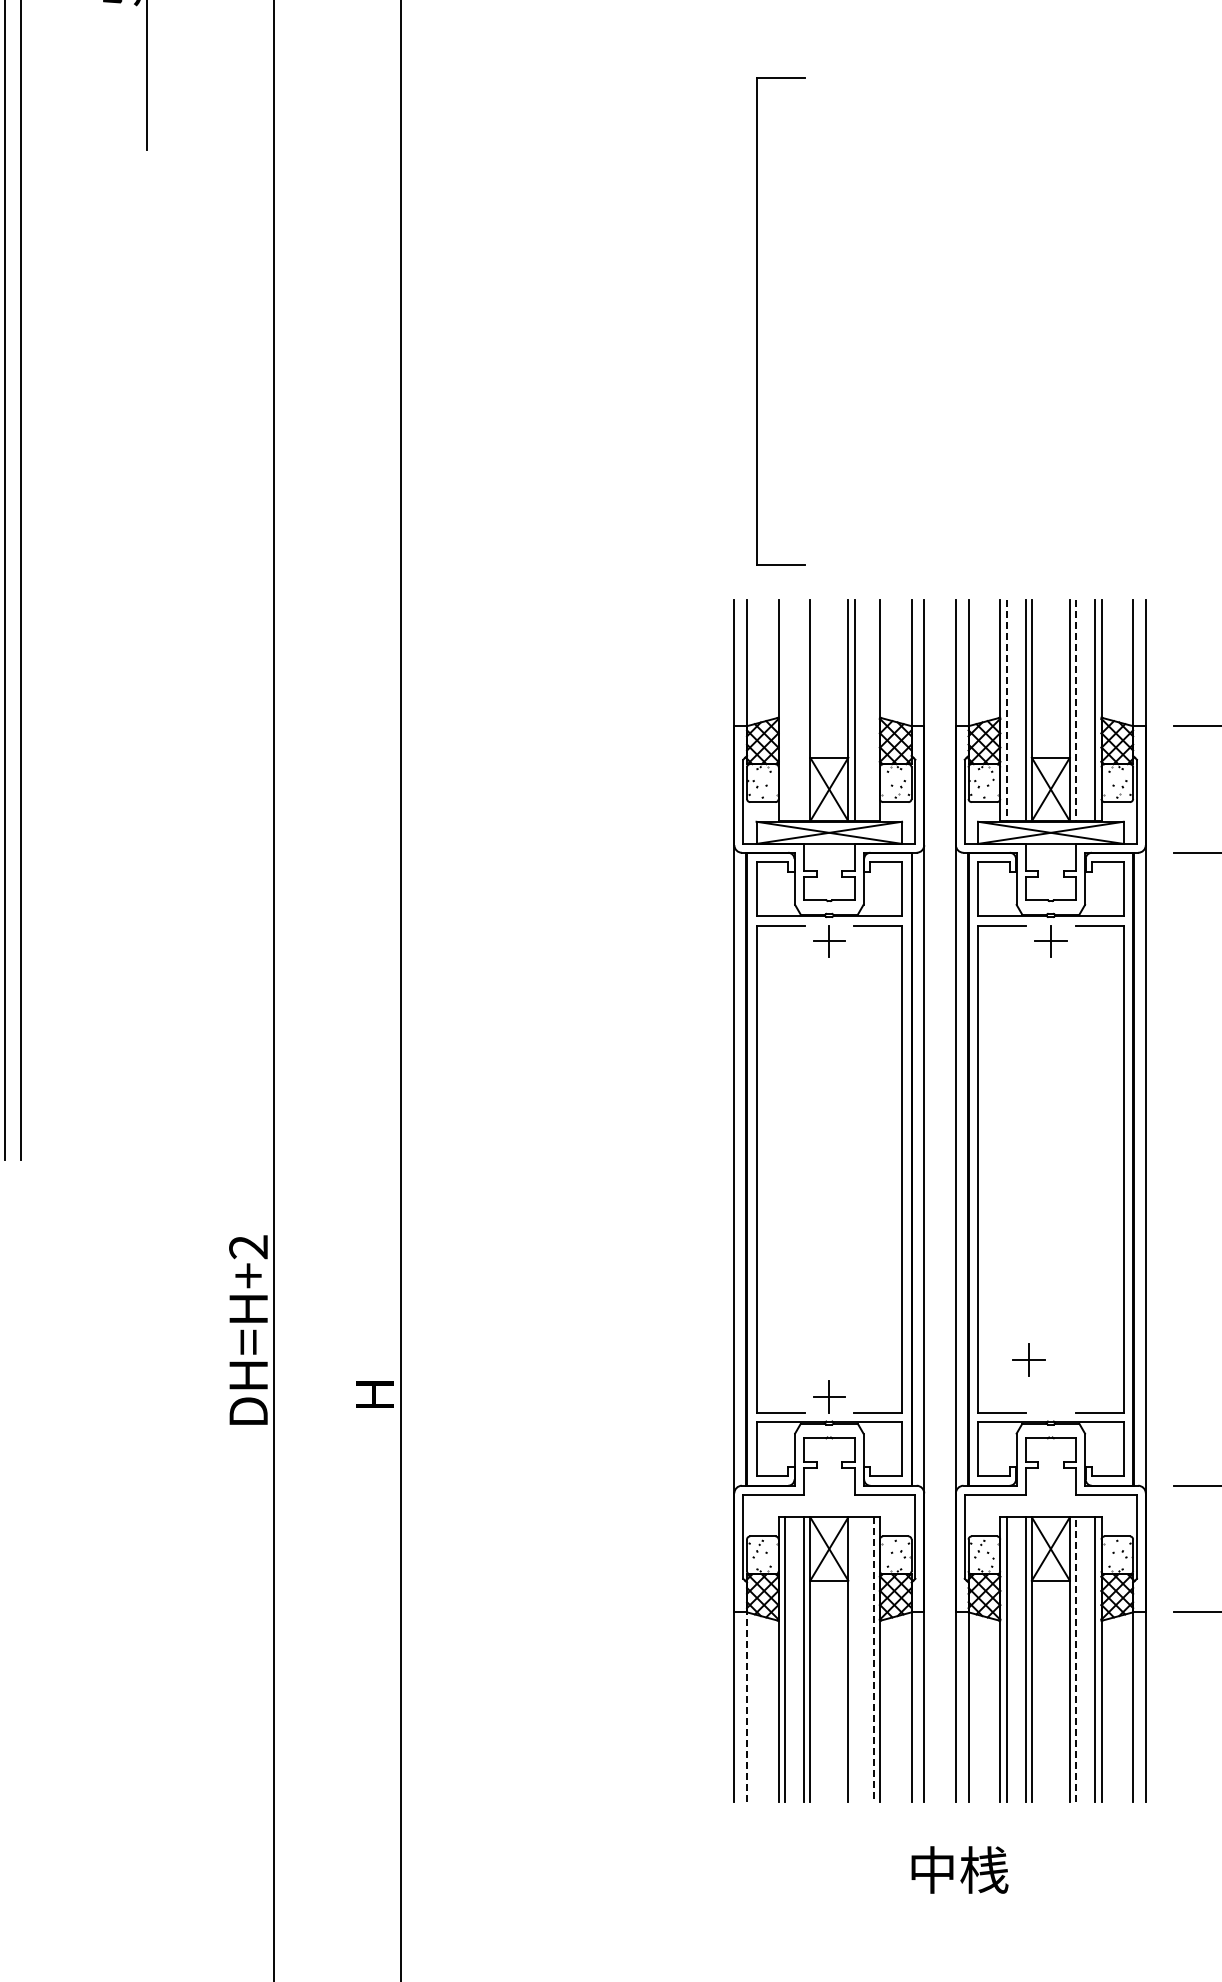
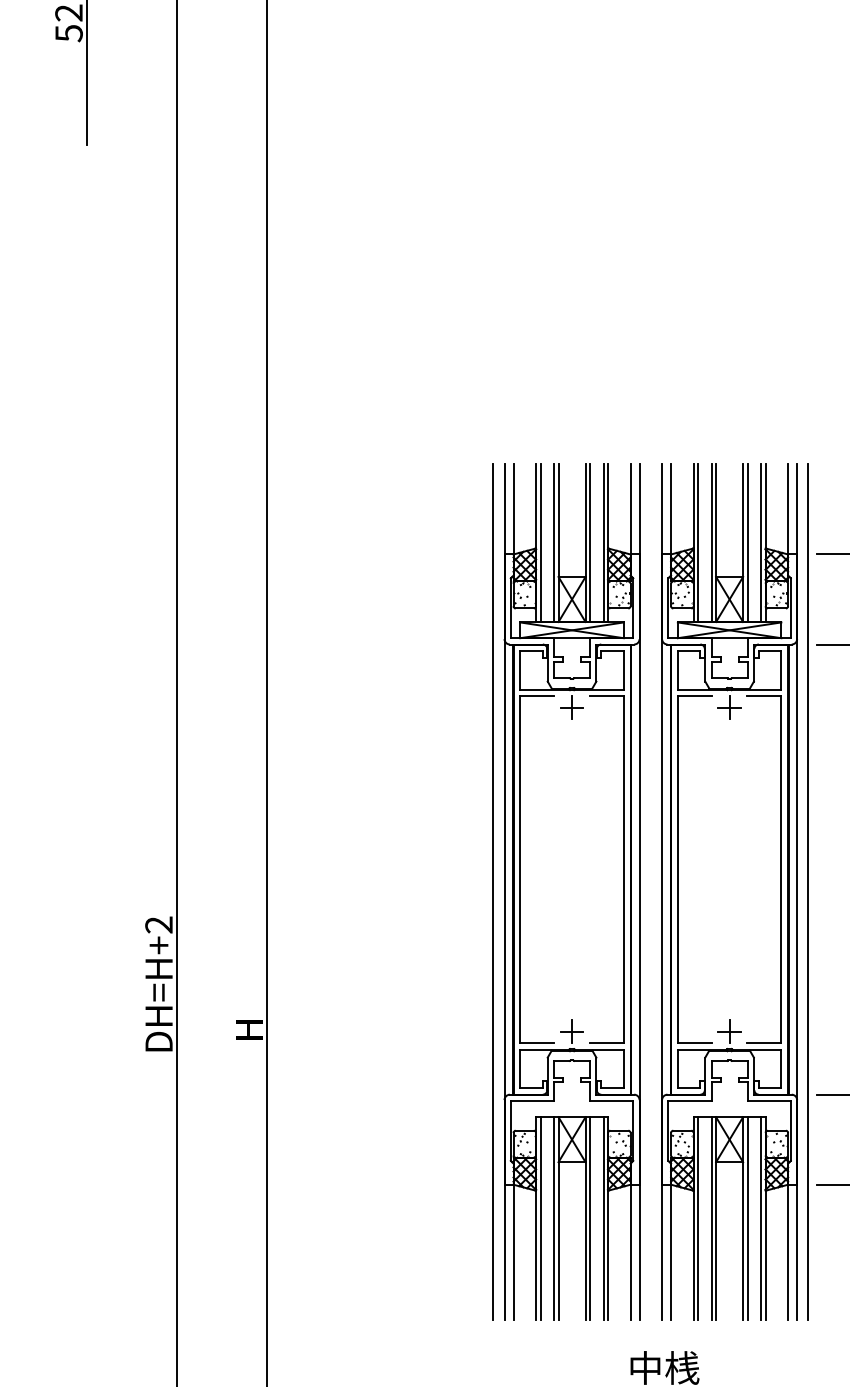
part: (757, 321) -> (520, 266), removed
line: (785, 710) -> (540, 543), added
line: (804, 710) -> (554, 543), added
line: (873, 710) -> (603, 543), added
line: (1006, 710) -> (698, 543), dashed -> solid
line: (1076, 710) -> (747, 543), dashed -> solid
line: (718, 1200) -> (493, 891), added
line: (1161, 1200) -> (808, 891), added
part: (1028, 1359) -> (729, 1031), moved
line: (854, 1659) -> (589, 1218), added
line: (1076, 1659) -> (747, 1218), dashed -> solid
line: (873, 1660) -> (603, 1218), dashed -> solid
line: (747, 1707) -> (513, 1252), dashed -> solid

